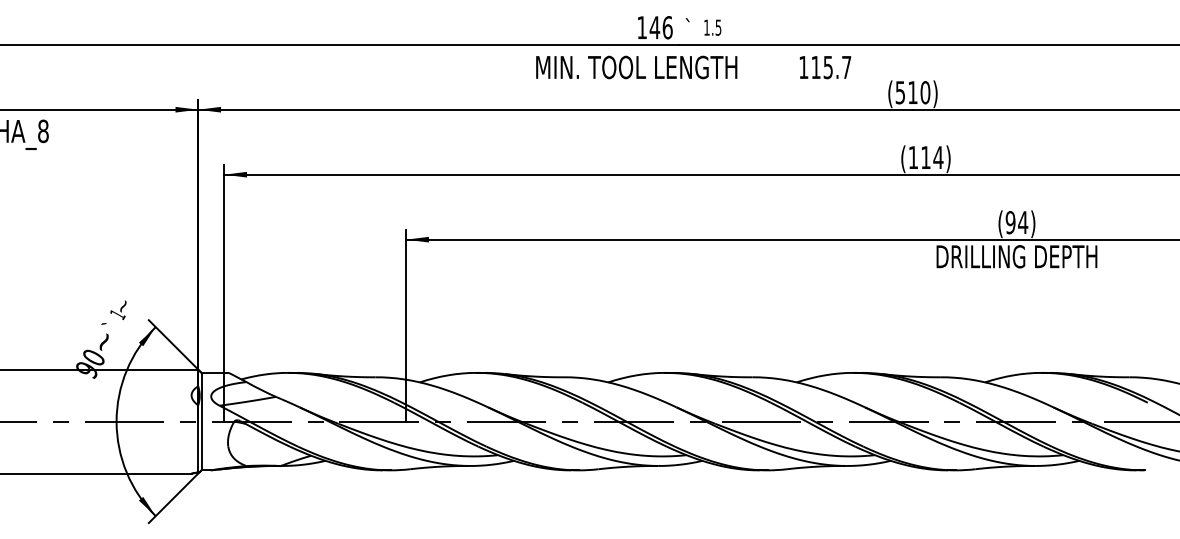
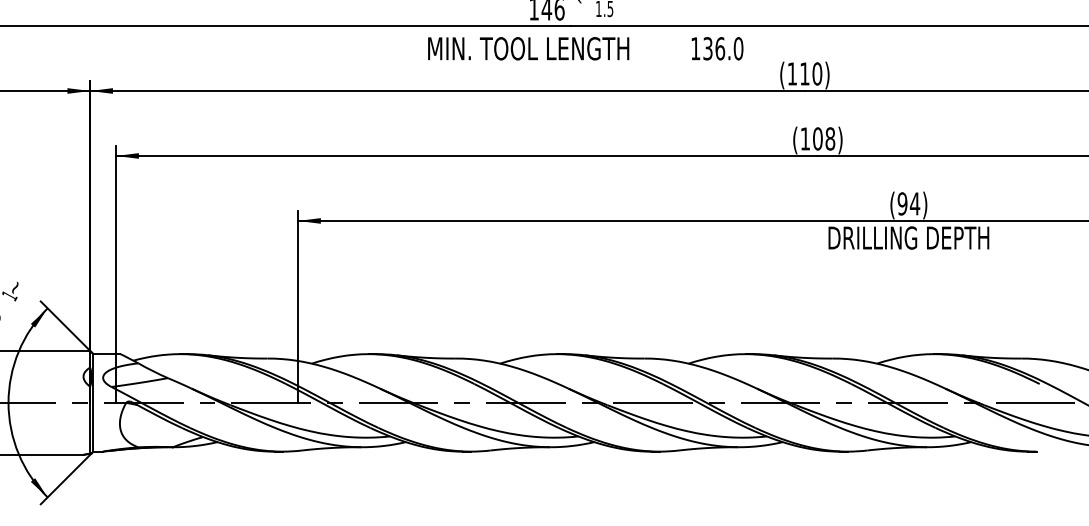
text: (831, 67) -> (723, 48), 115.7 -> 136.0
text: (899, 92) -> (791, 73), (510) -> (110)
text: (932, 157) -> (824, 138), (114) -> (108)

